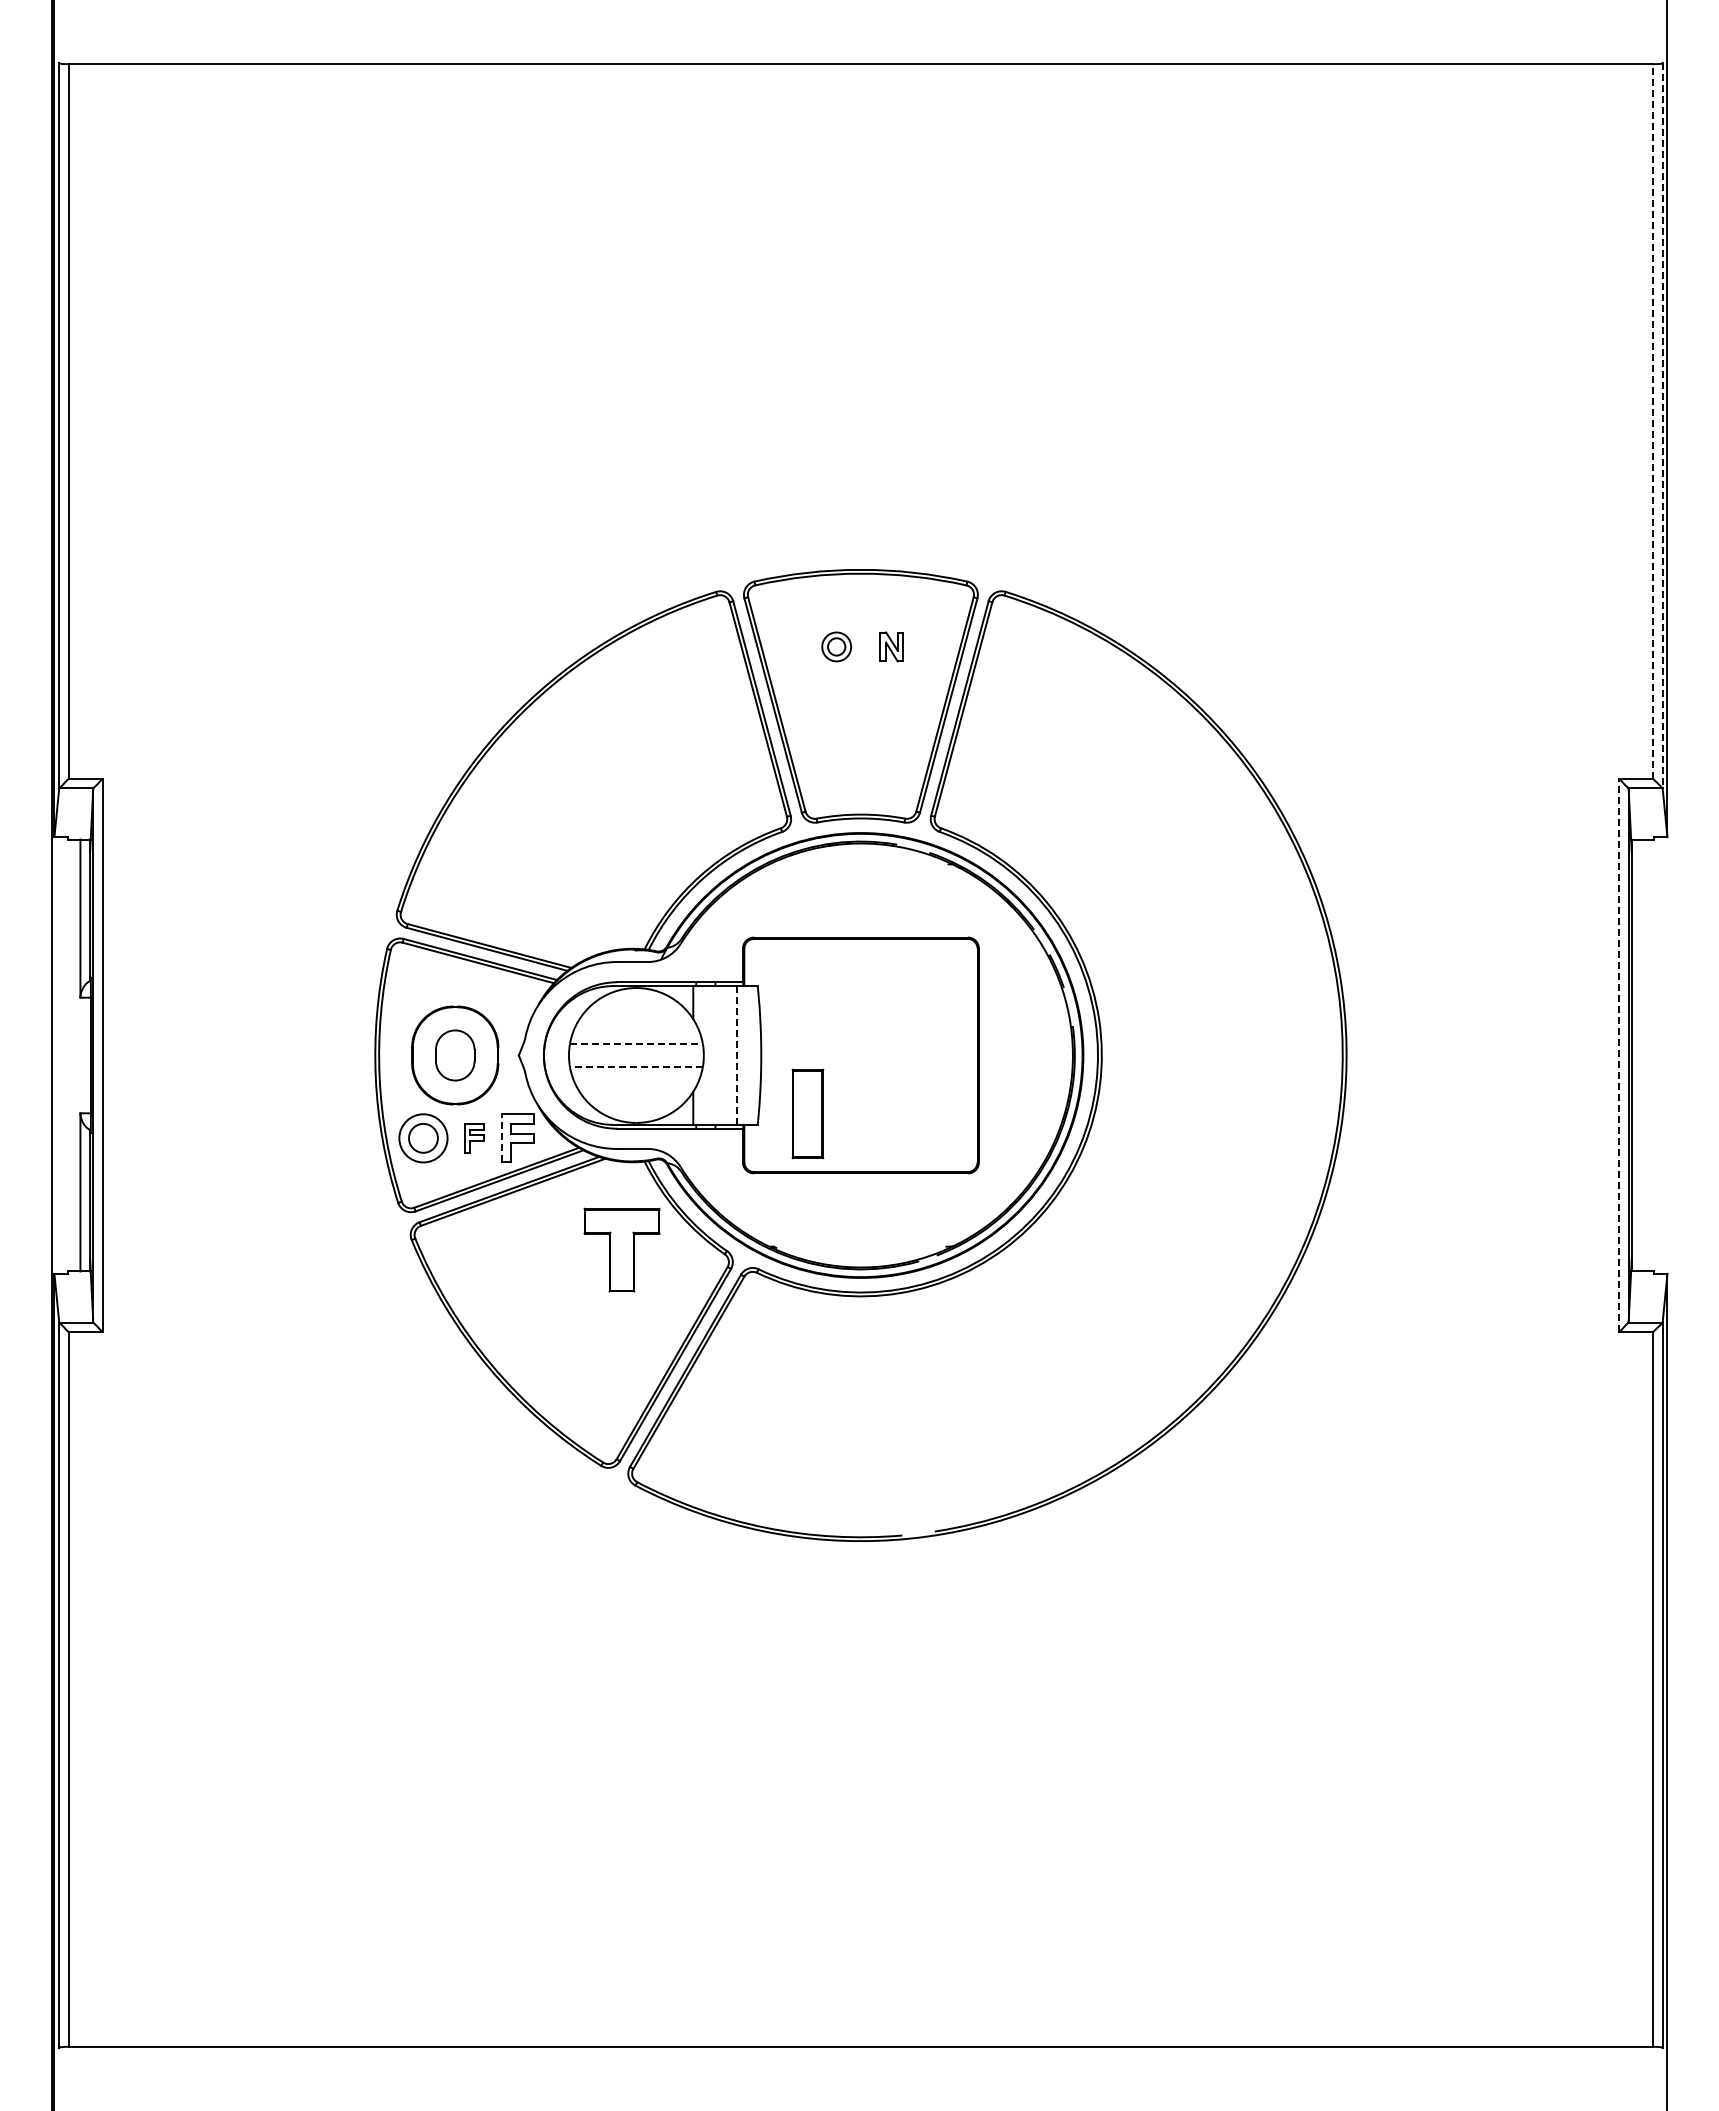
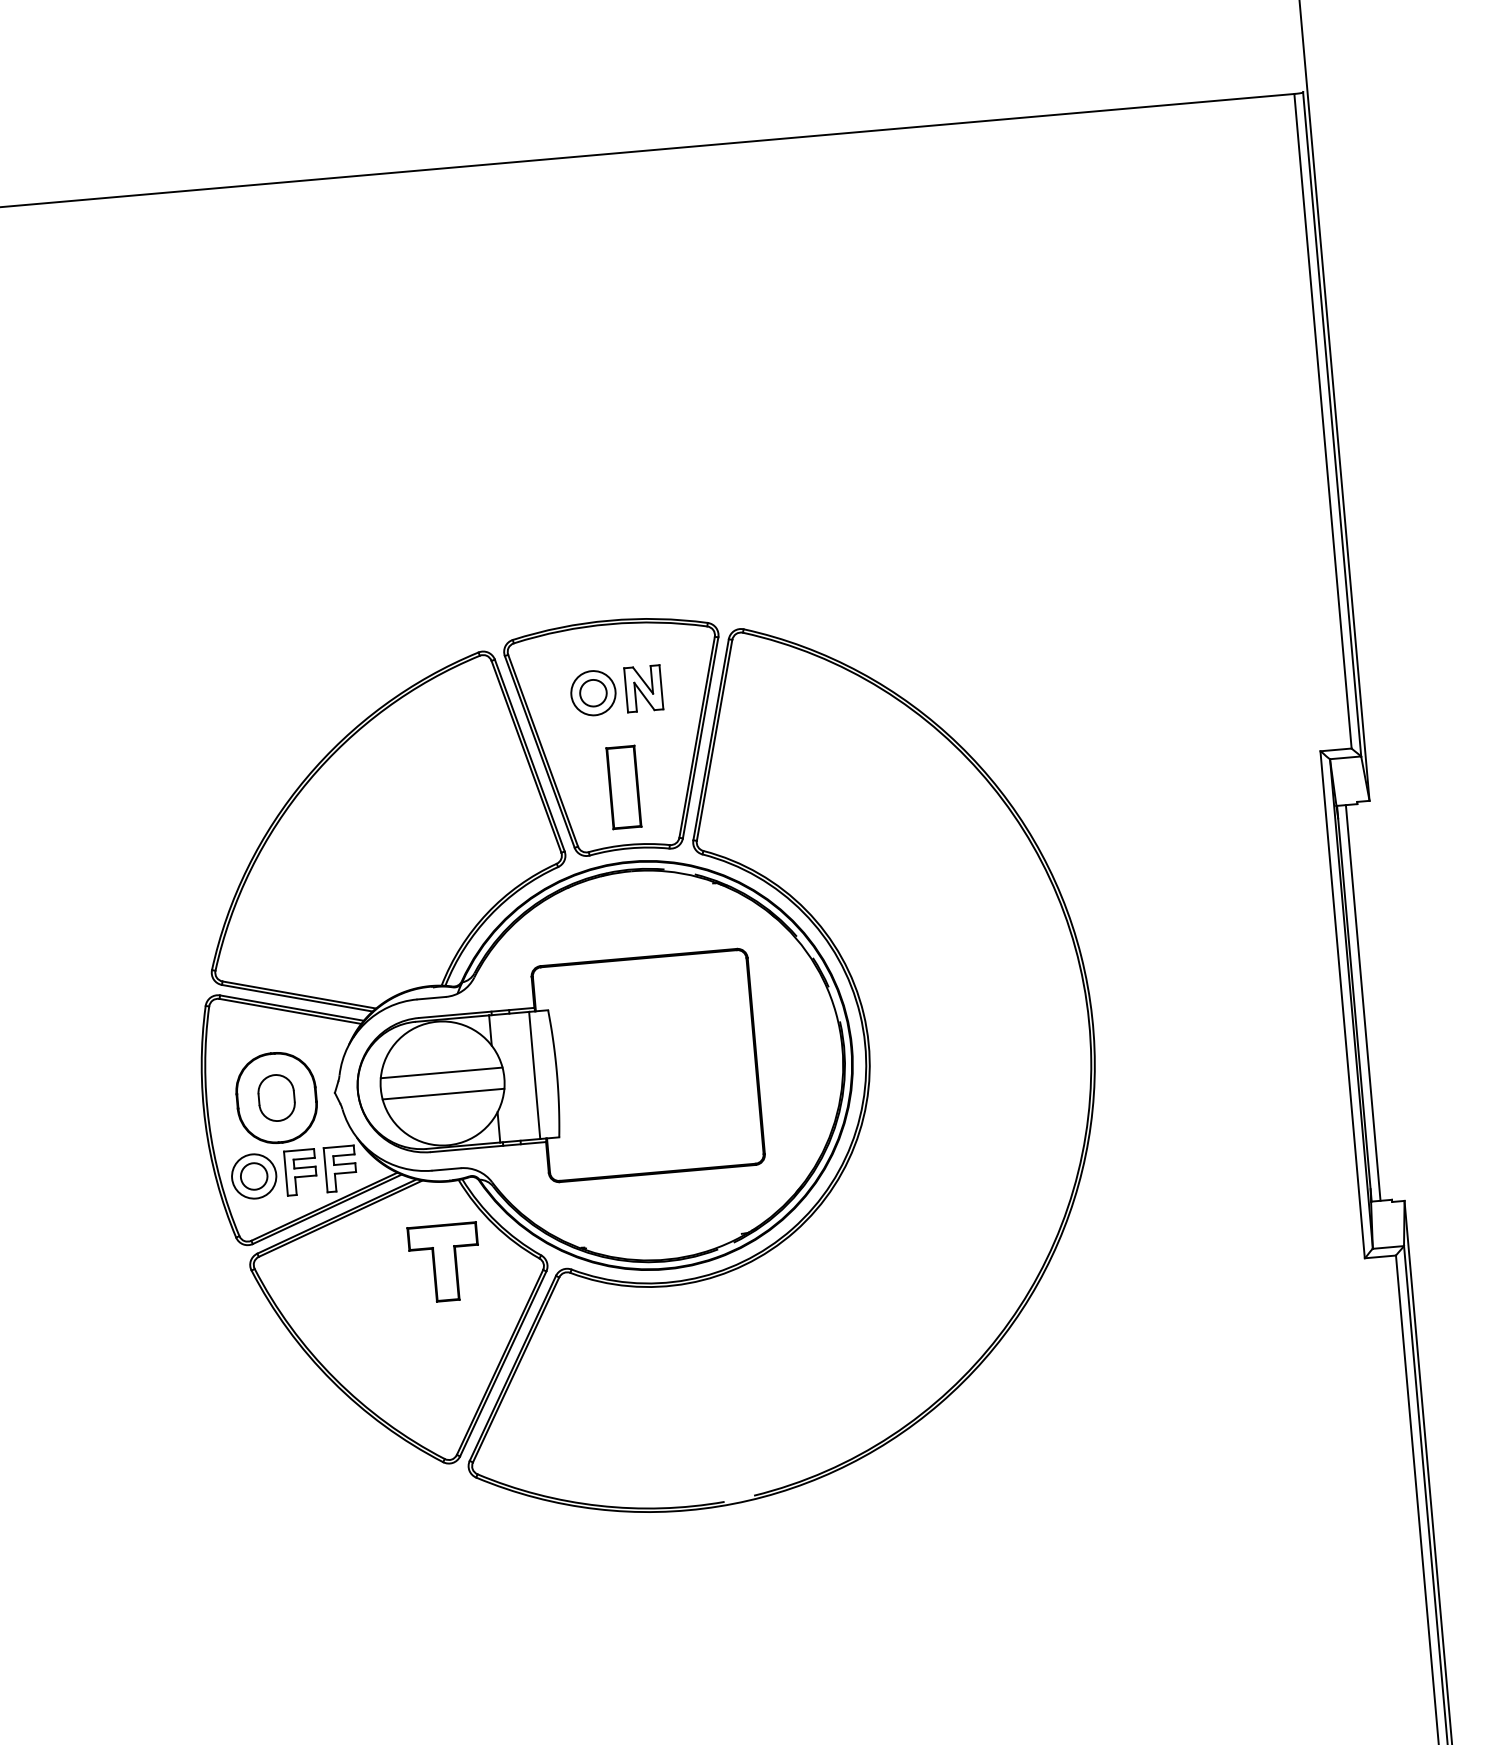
line: (1653, 420) -> (1323, 420), dashed -> solid
line: (1662, 425) -> (1332, 424), dashed -> solid
part: (836, 646) -> (593, 692), size x1.67
part: (891, 646) -> (643, 688), size x1.67
line: (636, 1043) -> (441, 1072), dashed -> solid
line: (736, 1055) -> (534, 1075), dashed -> solid
line: (1618, 1055) -> (1342, 1004), dashed -> solid
line: (1641, 1055) -> (1363, 1002), added
line: (635, 1067) -> (442, 1094), dashed -> solid
part: (807, 1113) -> (623, 787), moved
part: (474, 1137) -> (300, 1171), size x1.67
line: (501, 1137) -> (325, 1169), dashed -> solid

